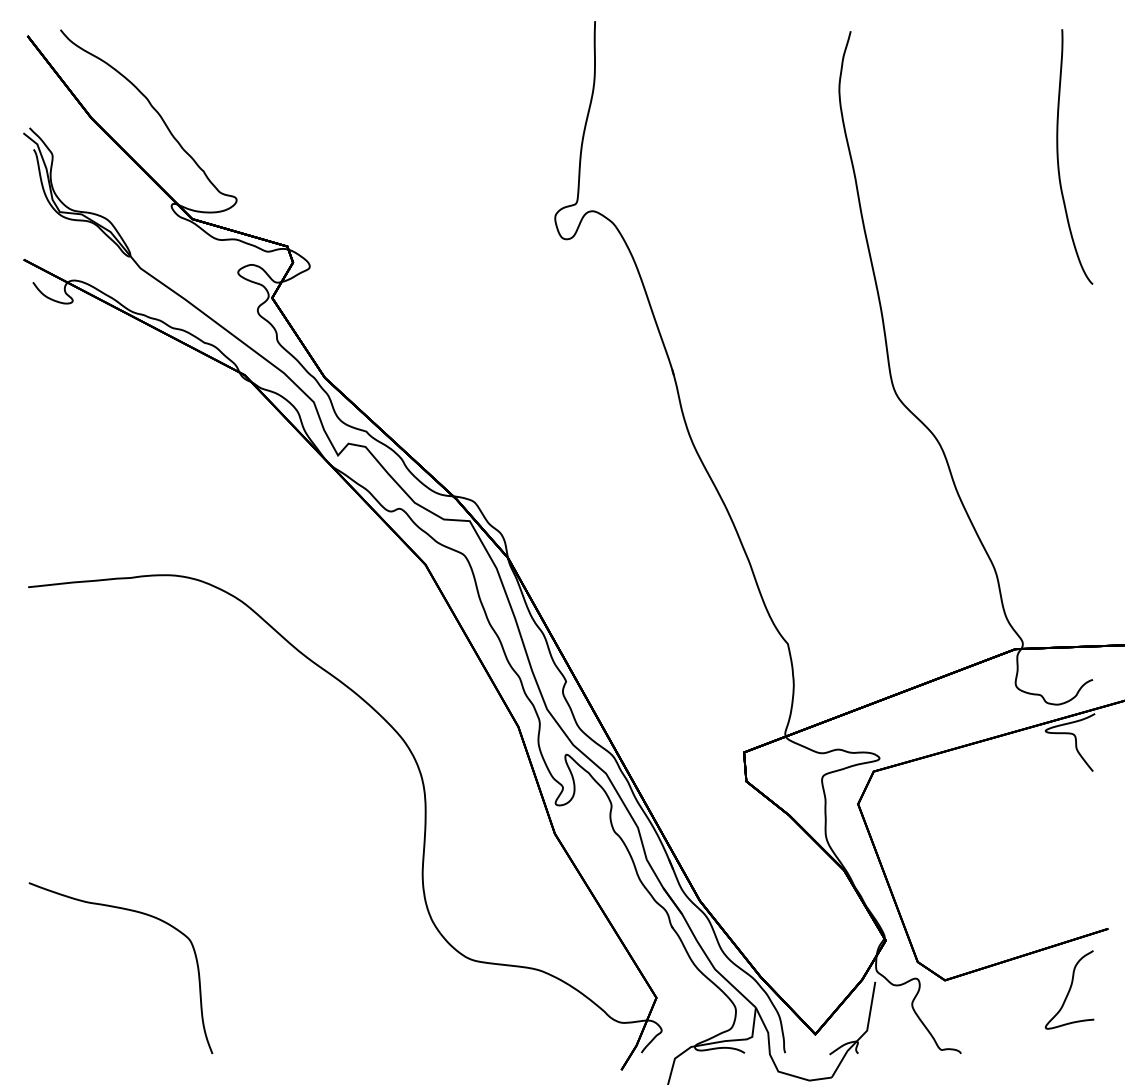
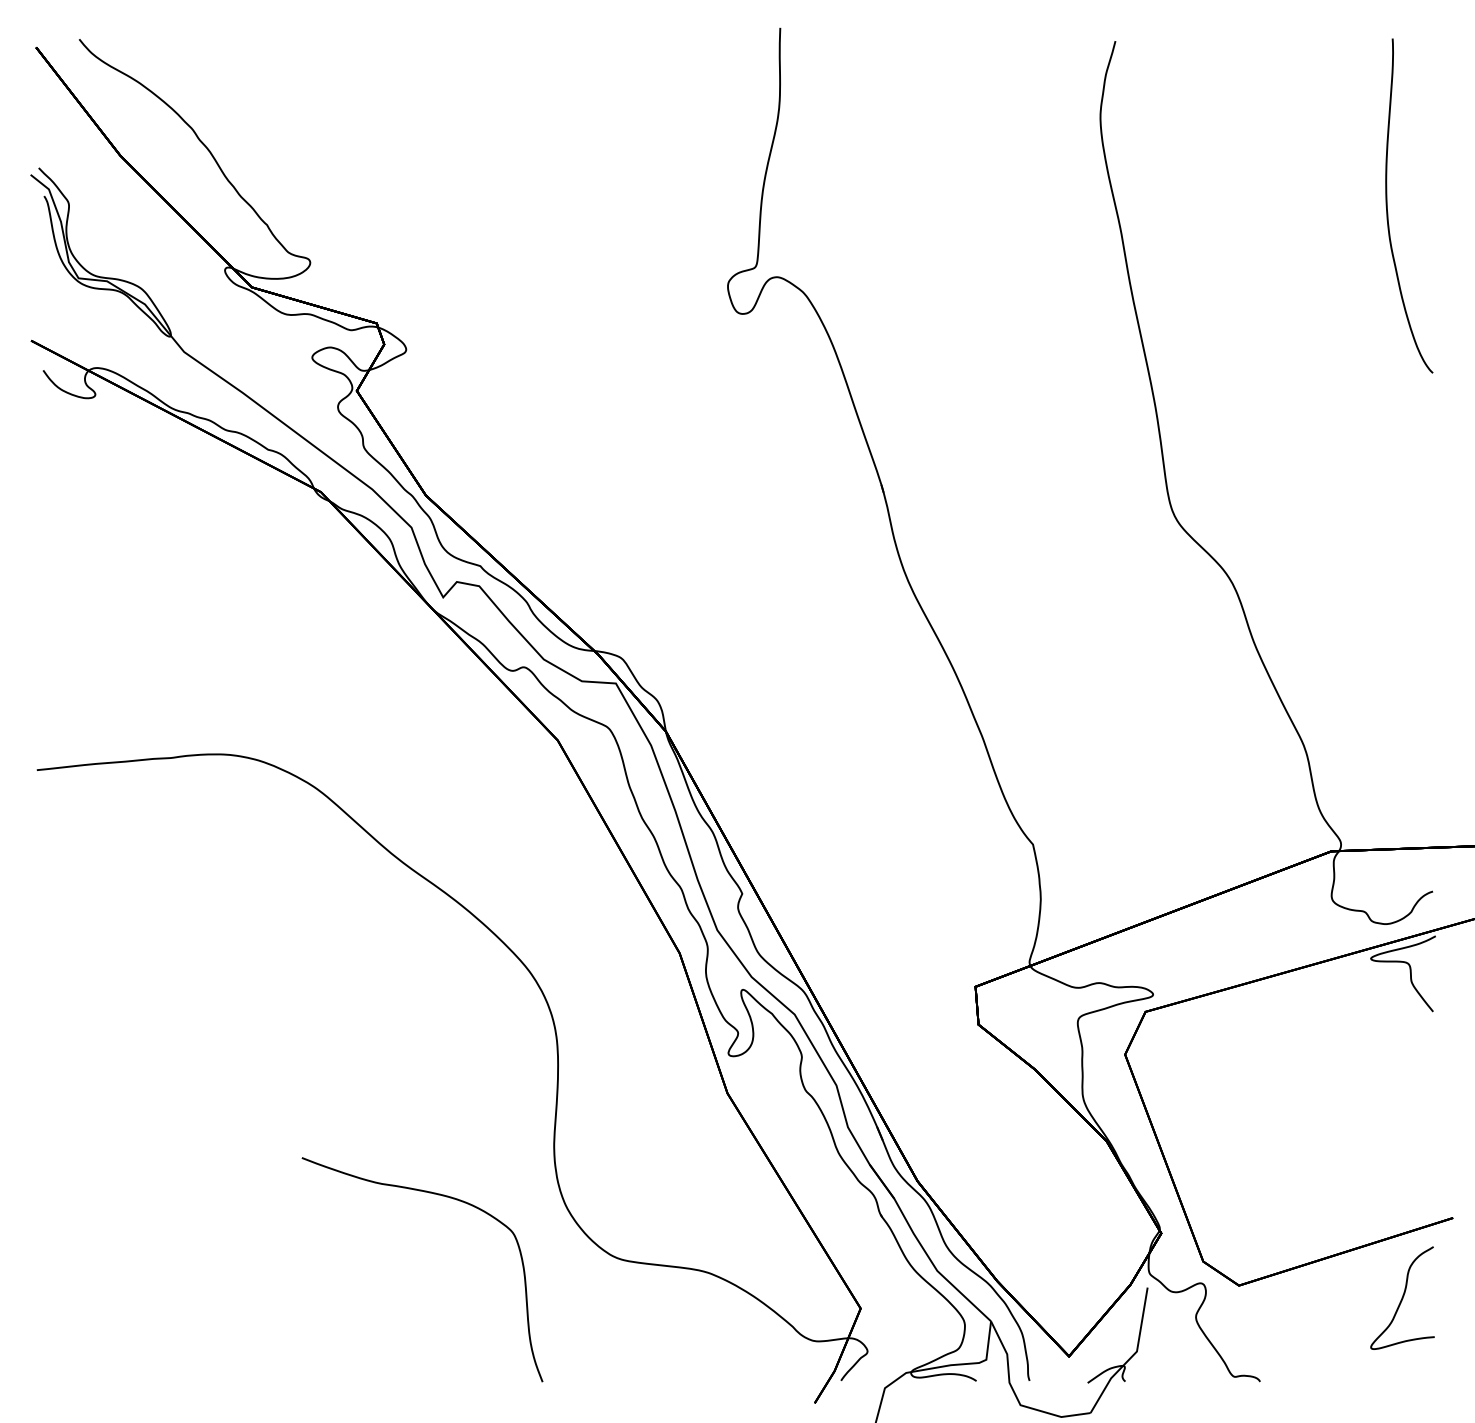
curve: (136, 912) -> (442, 1196), moved

